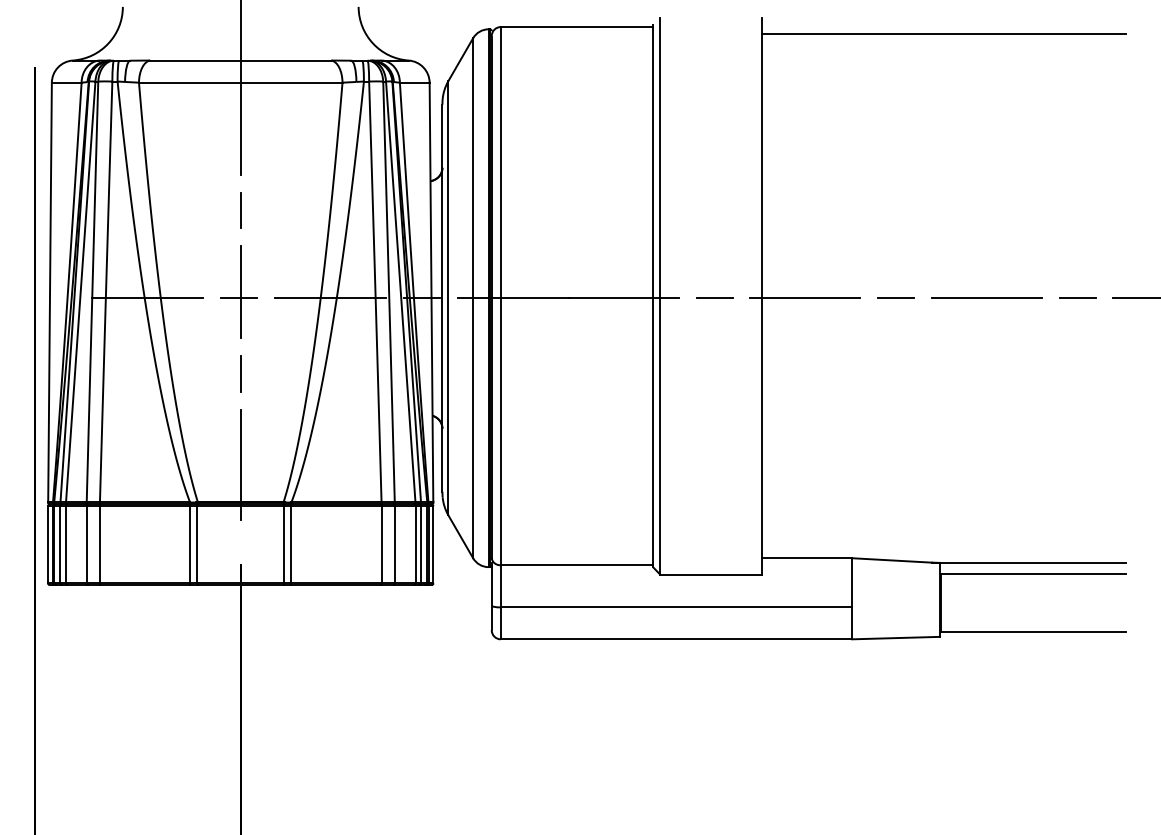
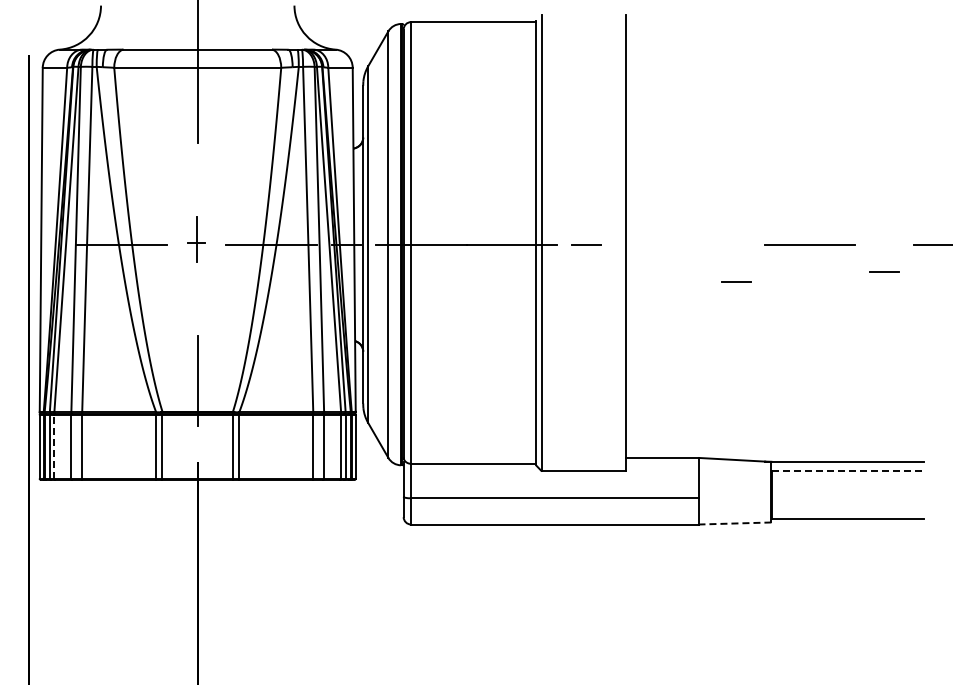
line: (943, 33) -> (774, 27), removed
line: (240, 210) -> (197, 172), removed
part: (239, 291) -> (196, 239), size x0.6
line: (804, 298) -> (660, 244), removed
line: (896, 298) -> (736, 281), moved
line: (1077, 298) -> (884, 271), moved
line: (240, 373) -> (197, 306), removed
line: (66, 544) -> (54, 446), solid -> dashed
line: (1033, 573) -> (848, 470), solid -> dashed
line: (894, 638) -> (734, 523), solid -> dashed

